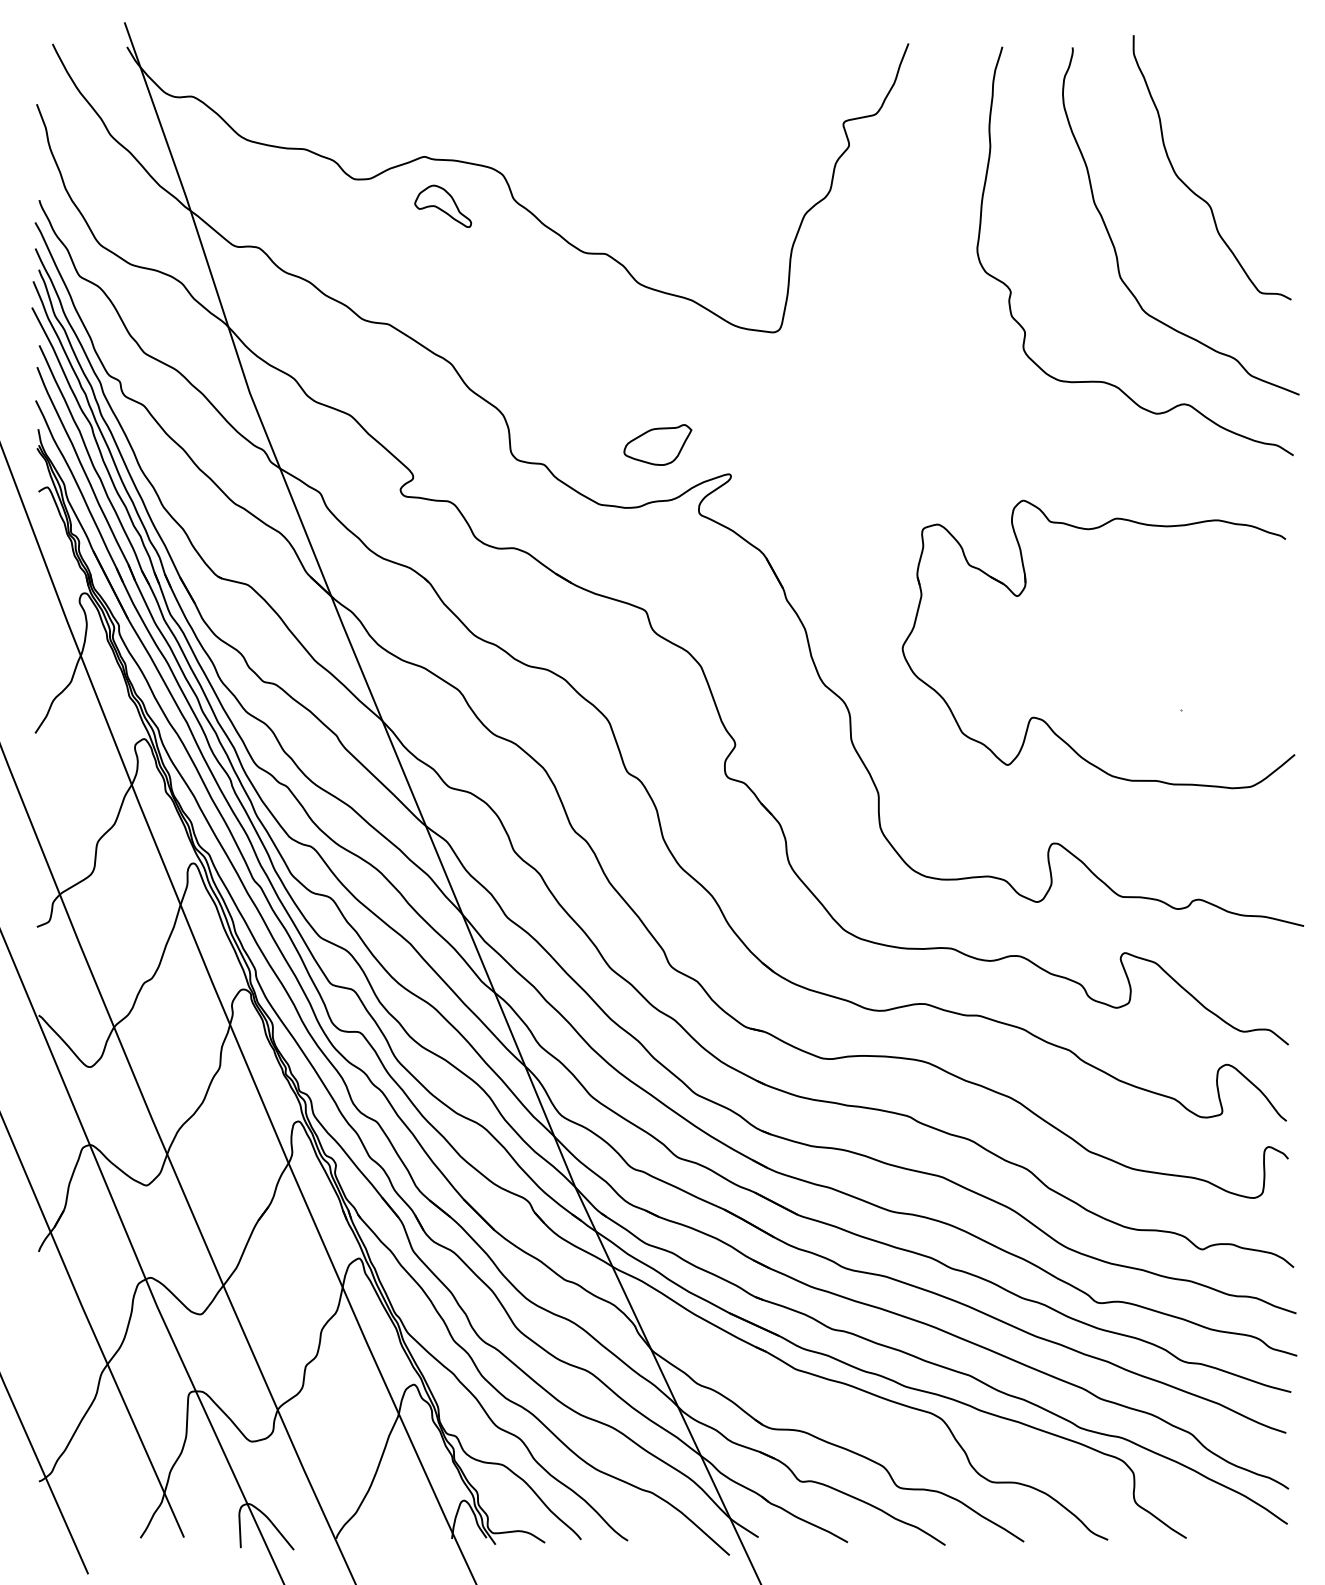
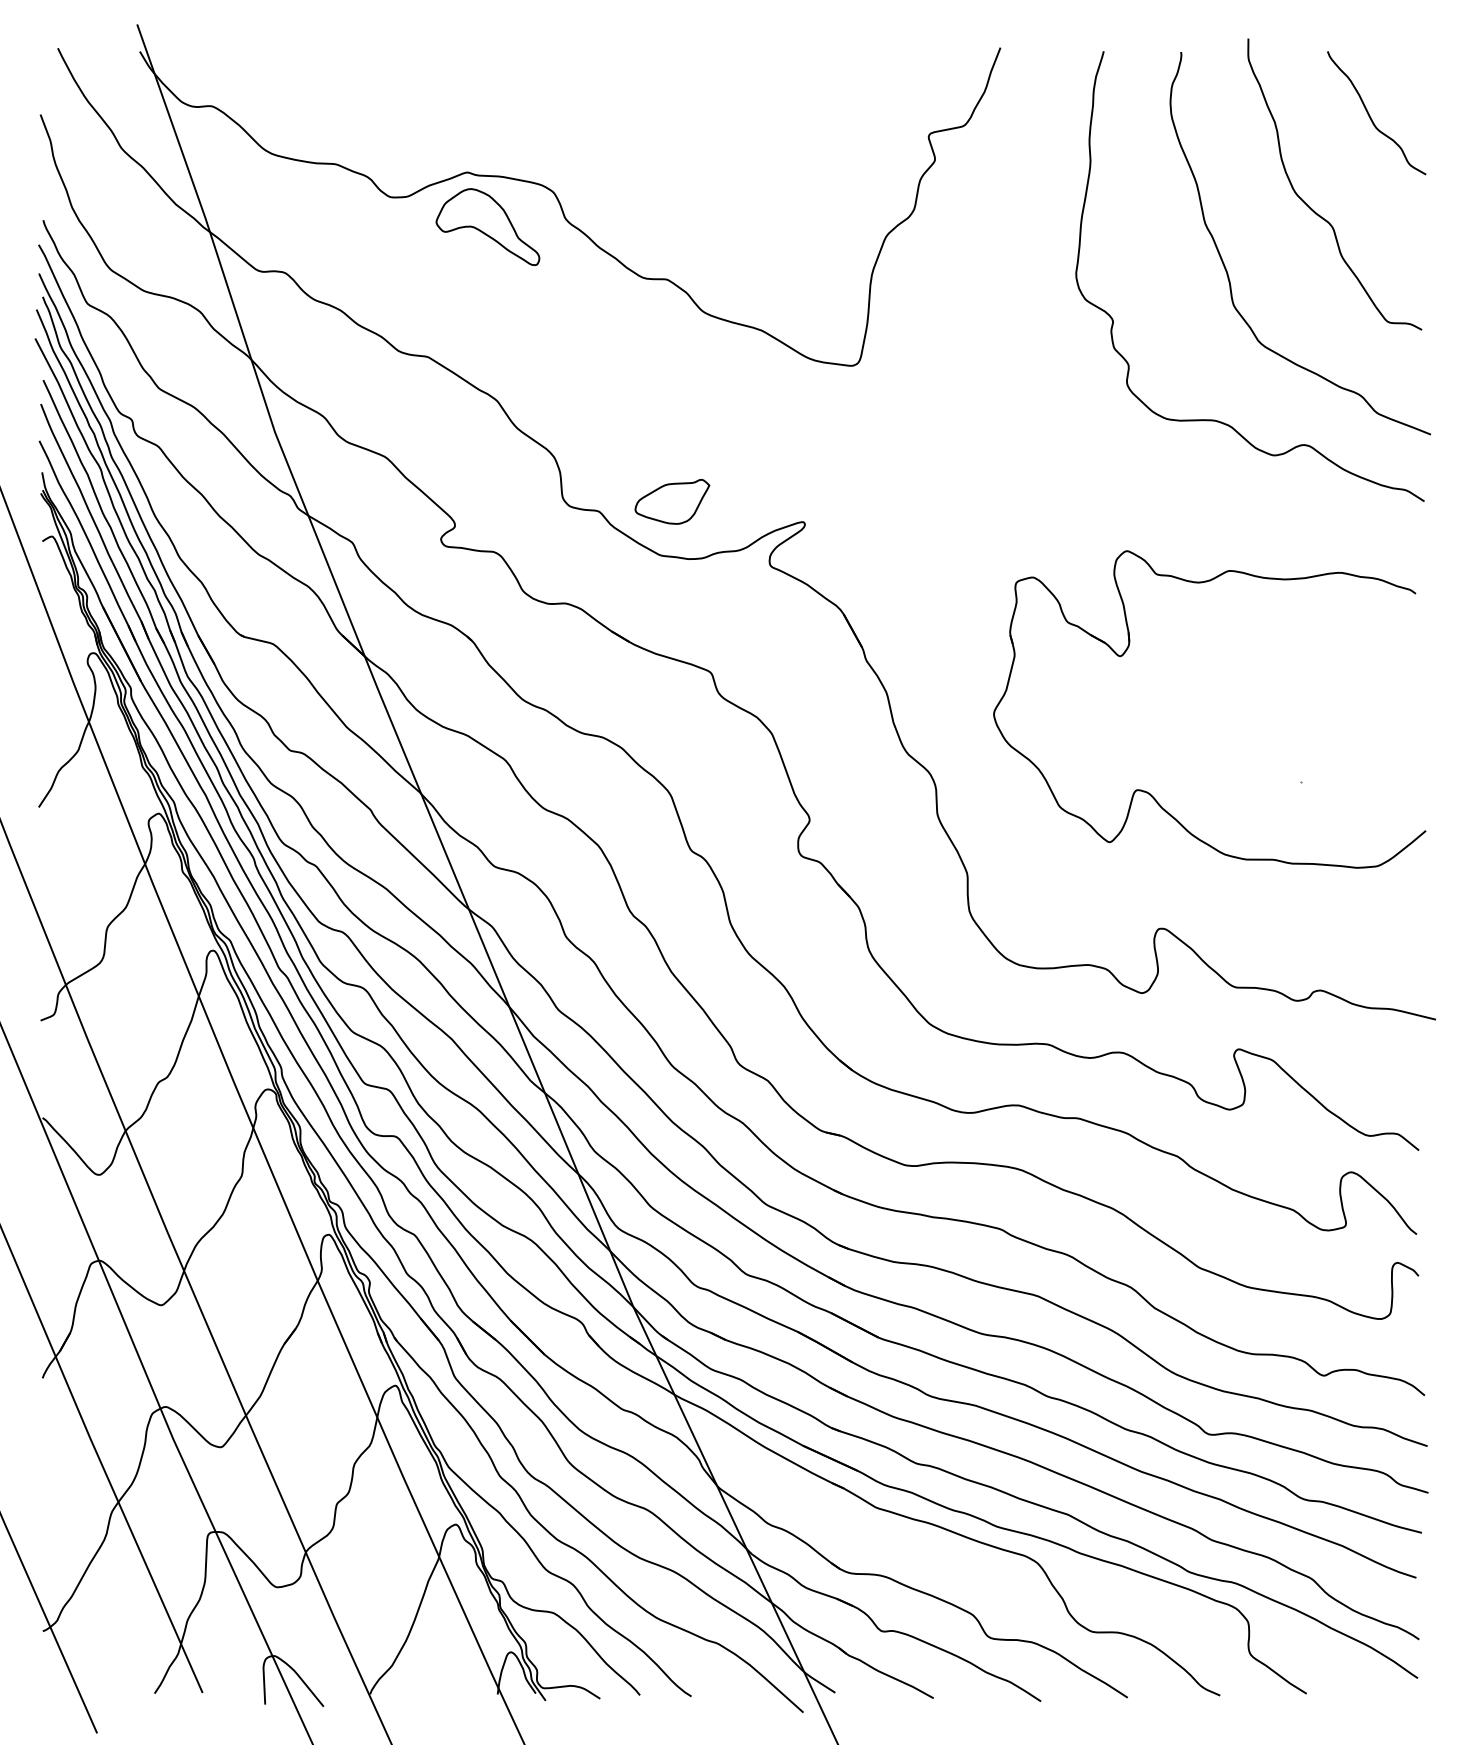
curve: (1244, 105) -> (1370, 115), added
part: (442, 205) -> (487, 226), size x1.67
part: (657, 444) -> (672, 501), moved

